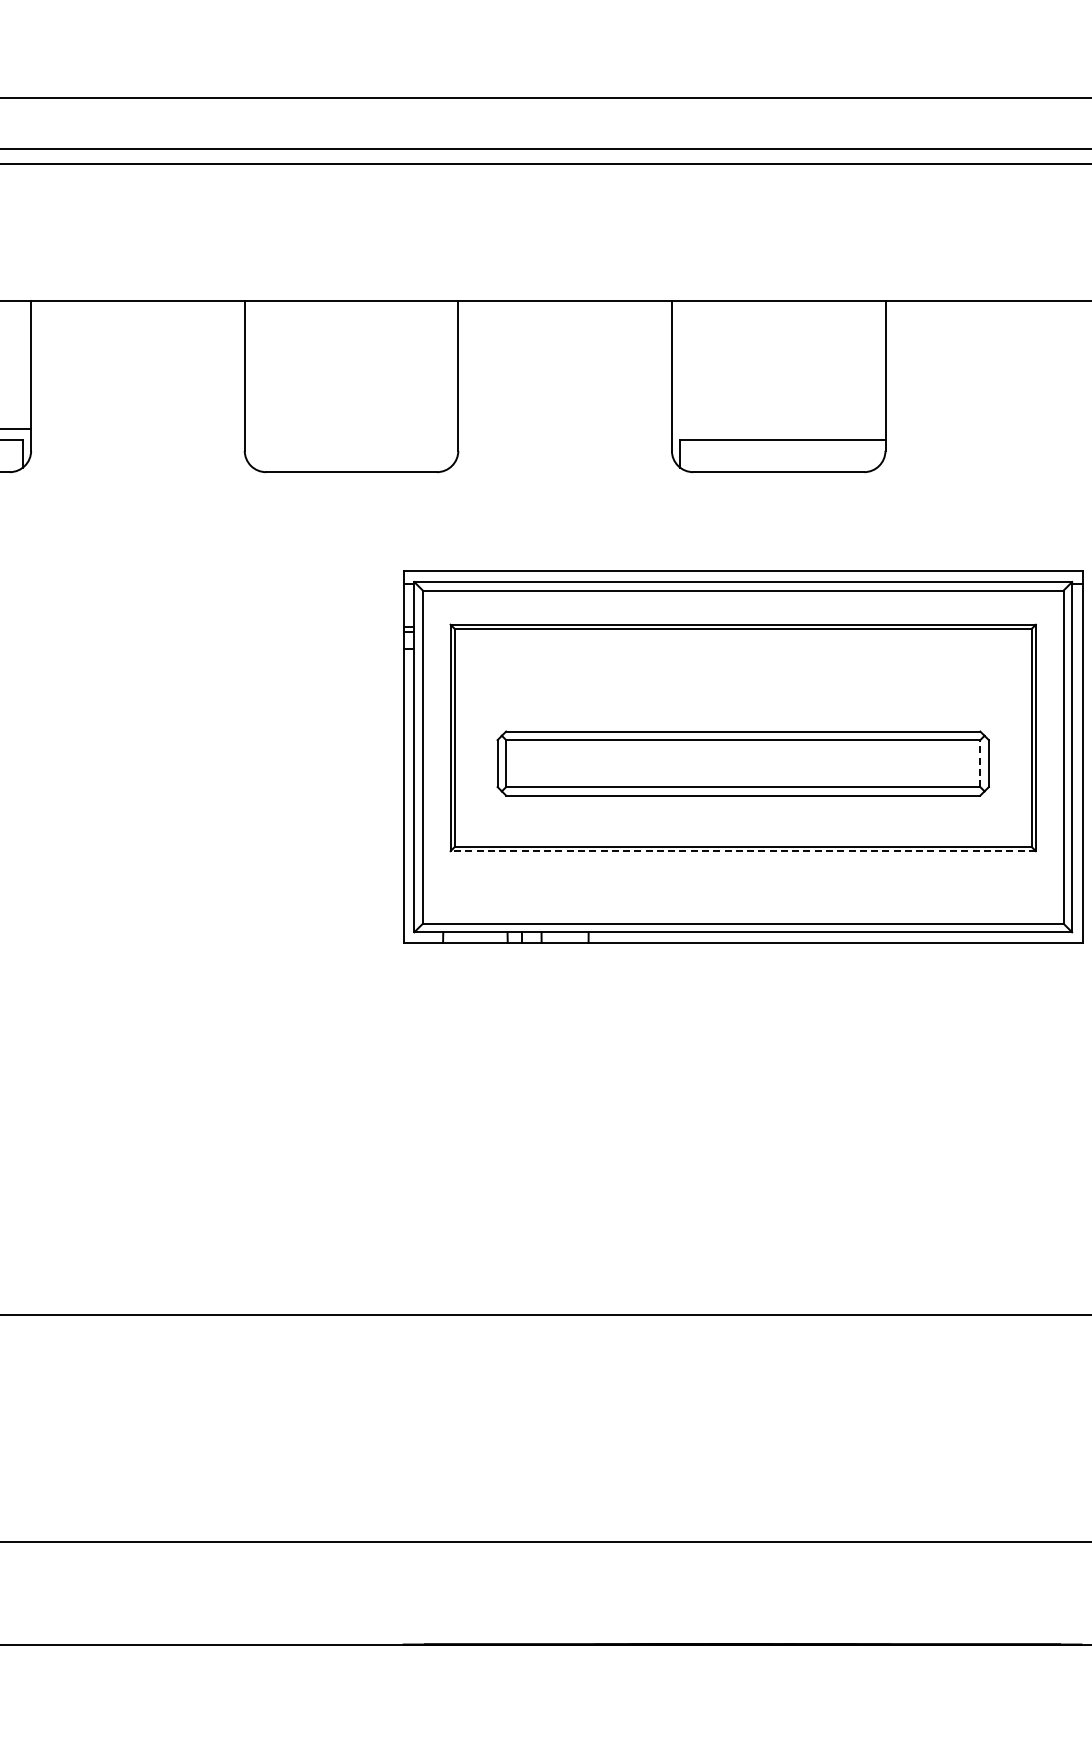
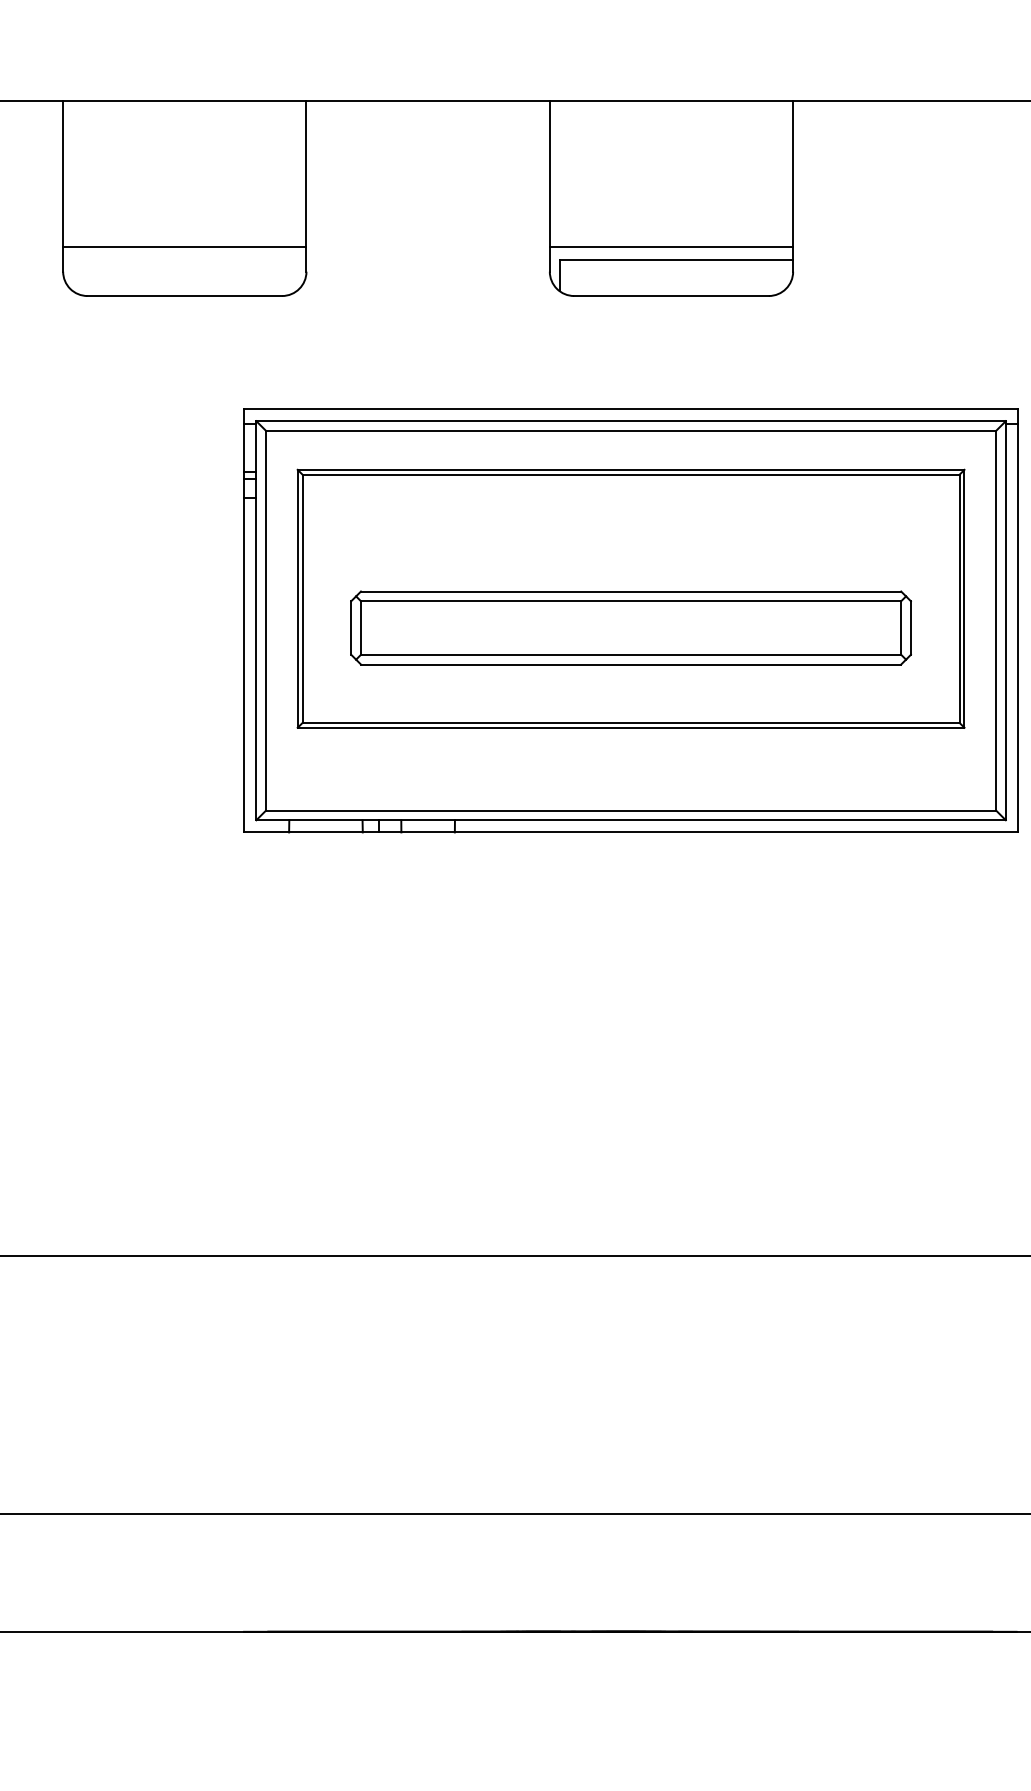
line: (351, 429) -> (184, 247), added
line: (778, 429) -> (671, 247), added
line: (980, 763) -> (901, 627), dashed -> solid
line: (743, 851) -> (631, 728), dashed -> solid

